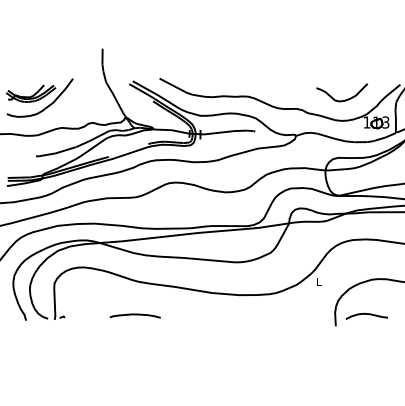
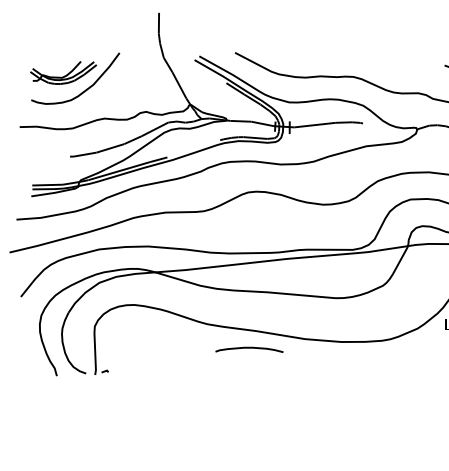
curve: (134, 315) -> (248, 349), moved

